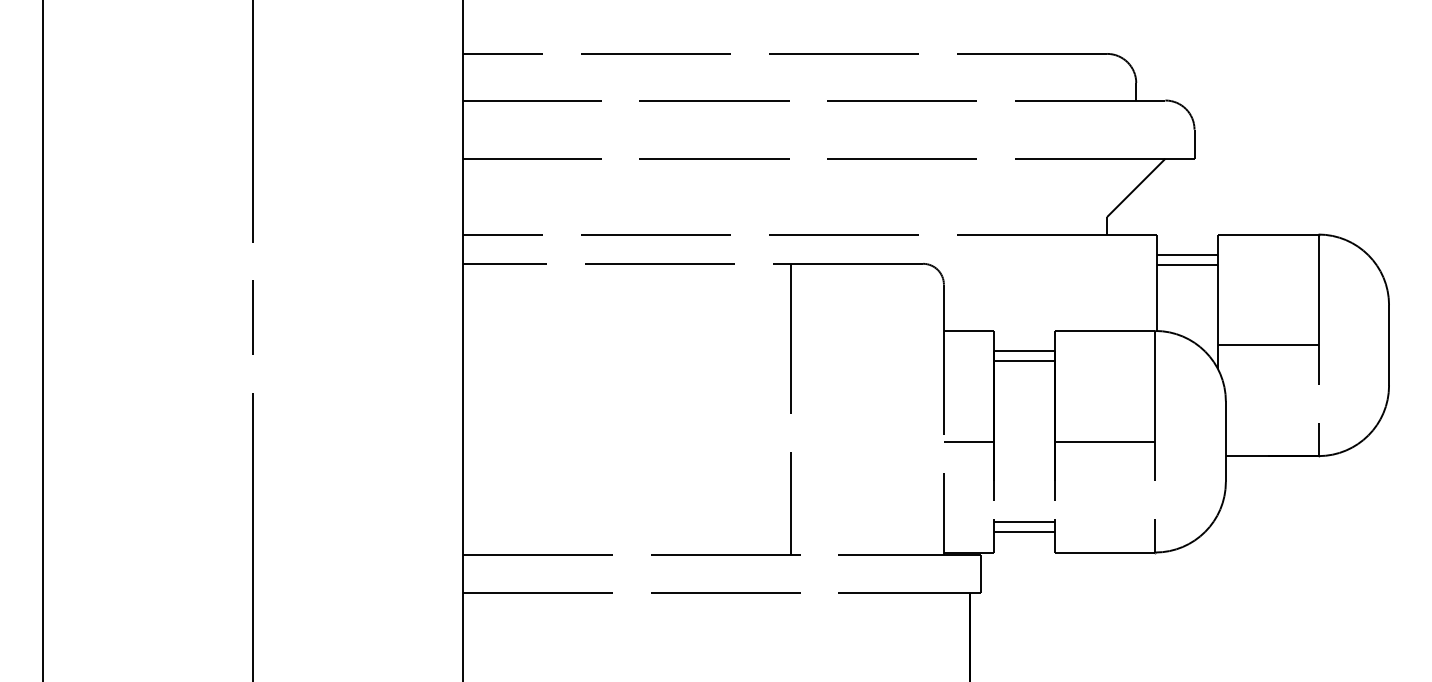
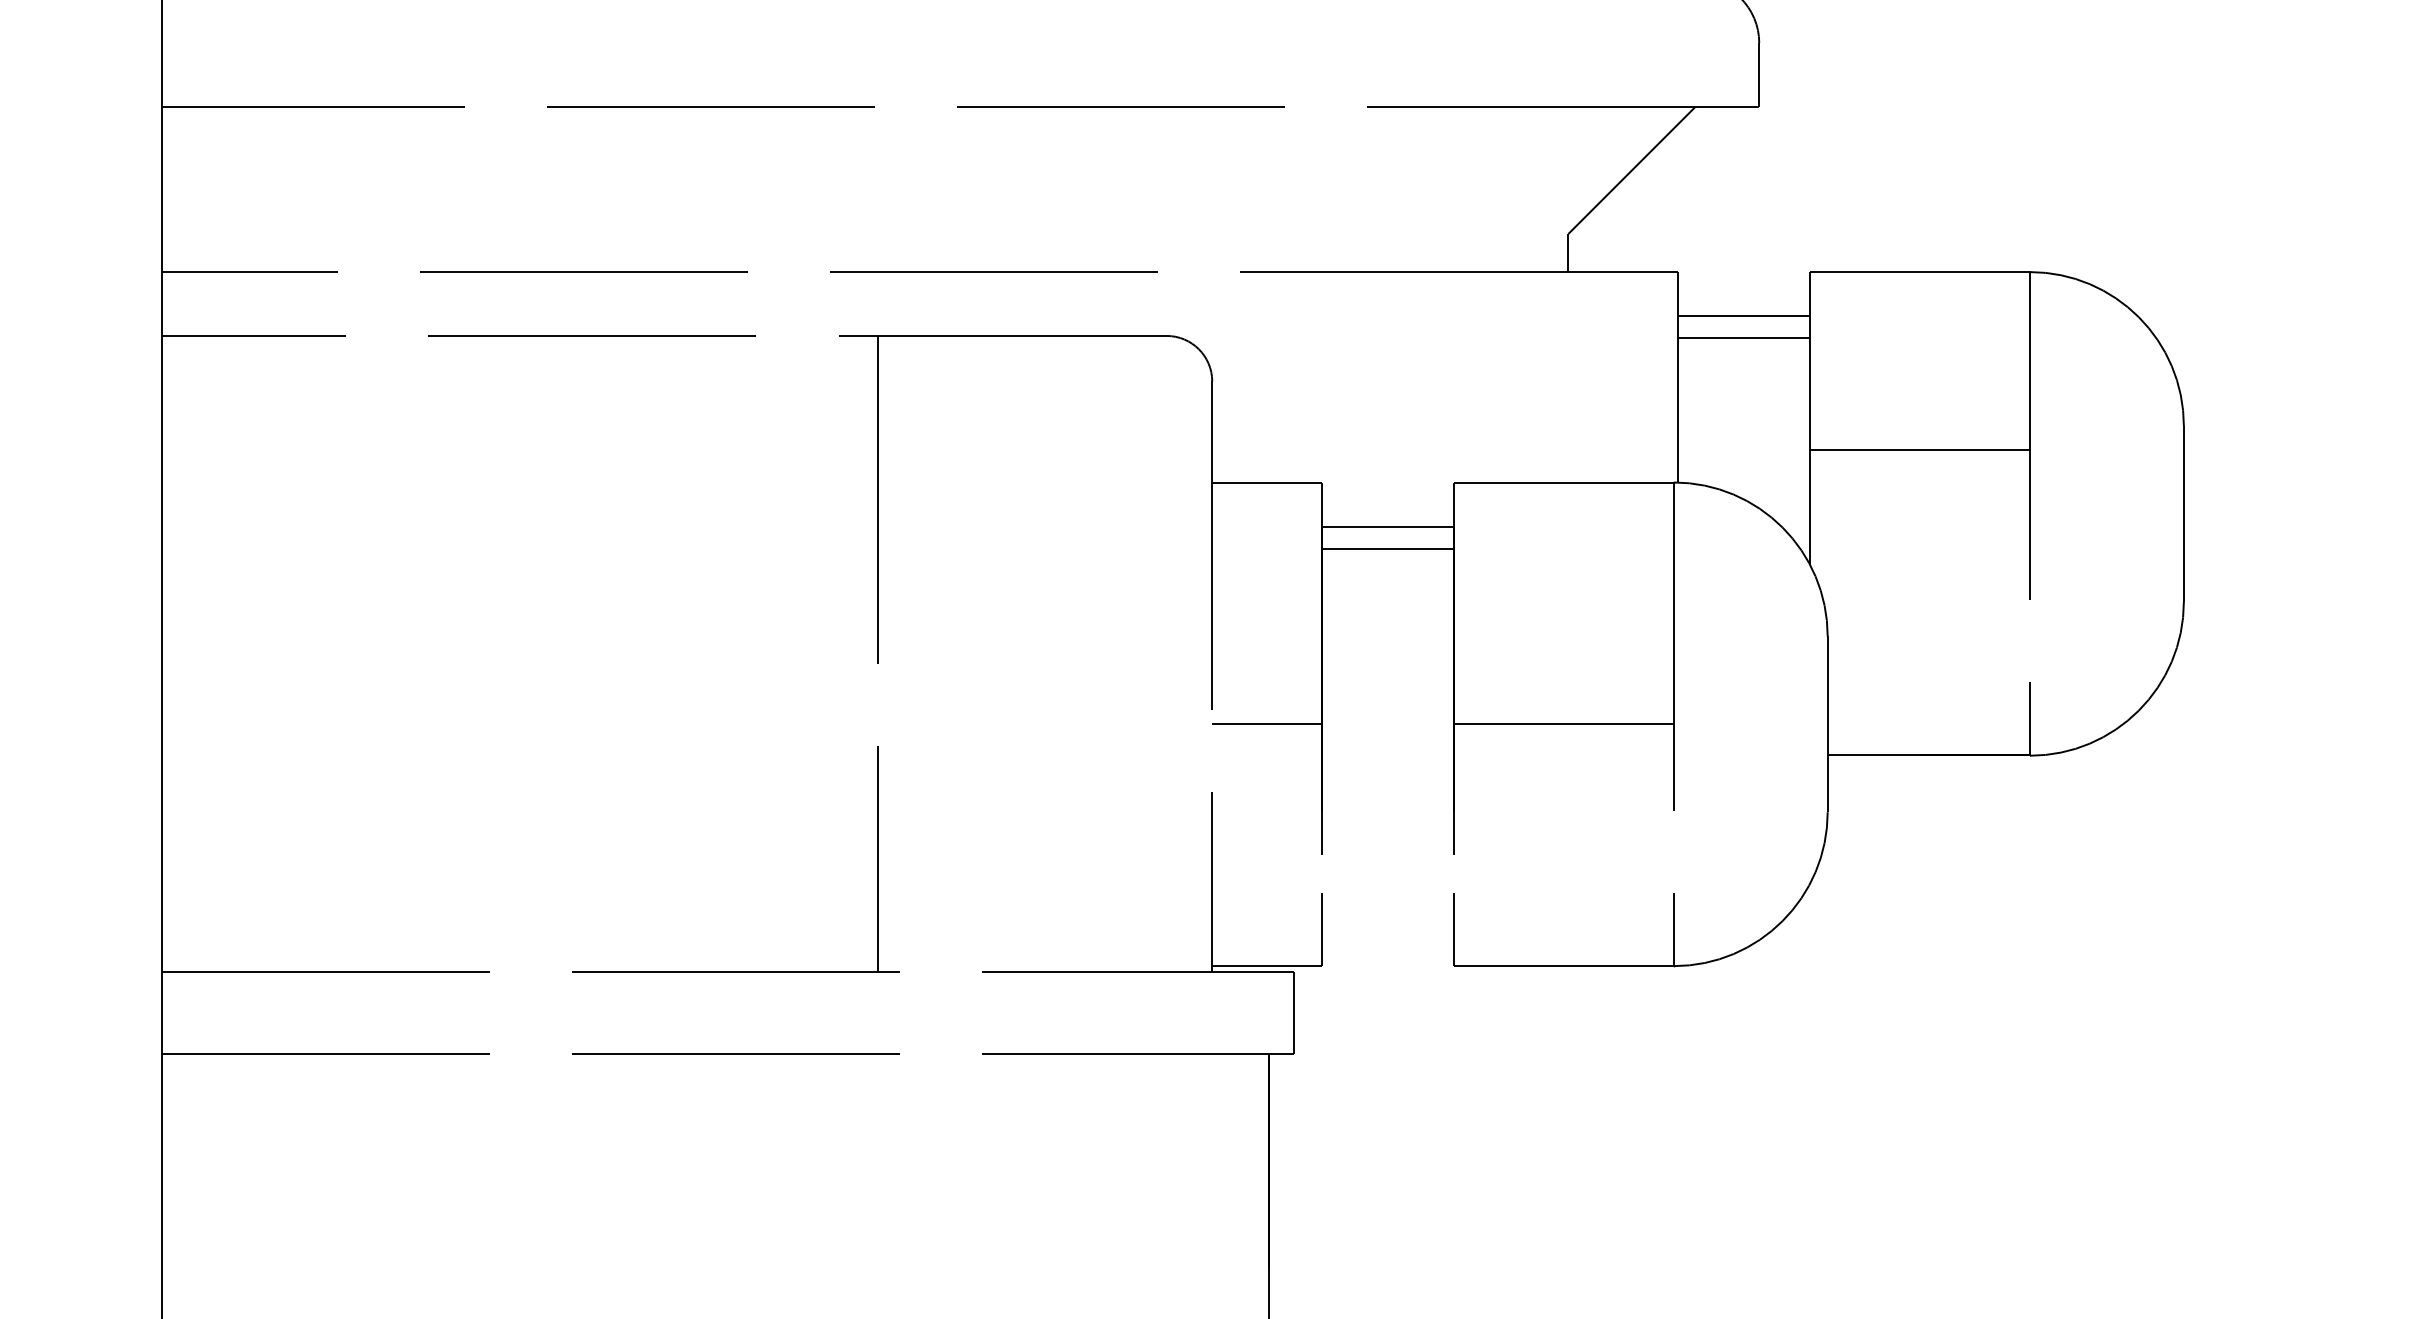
line: (1267, 345) -> (1918, 450), moved
line: (1024, 522) -> (1388, 900), removed
line: (1024, 532) -> (1388, 922), removed

